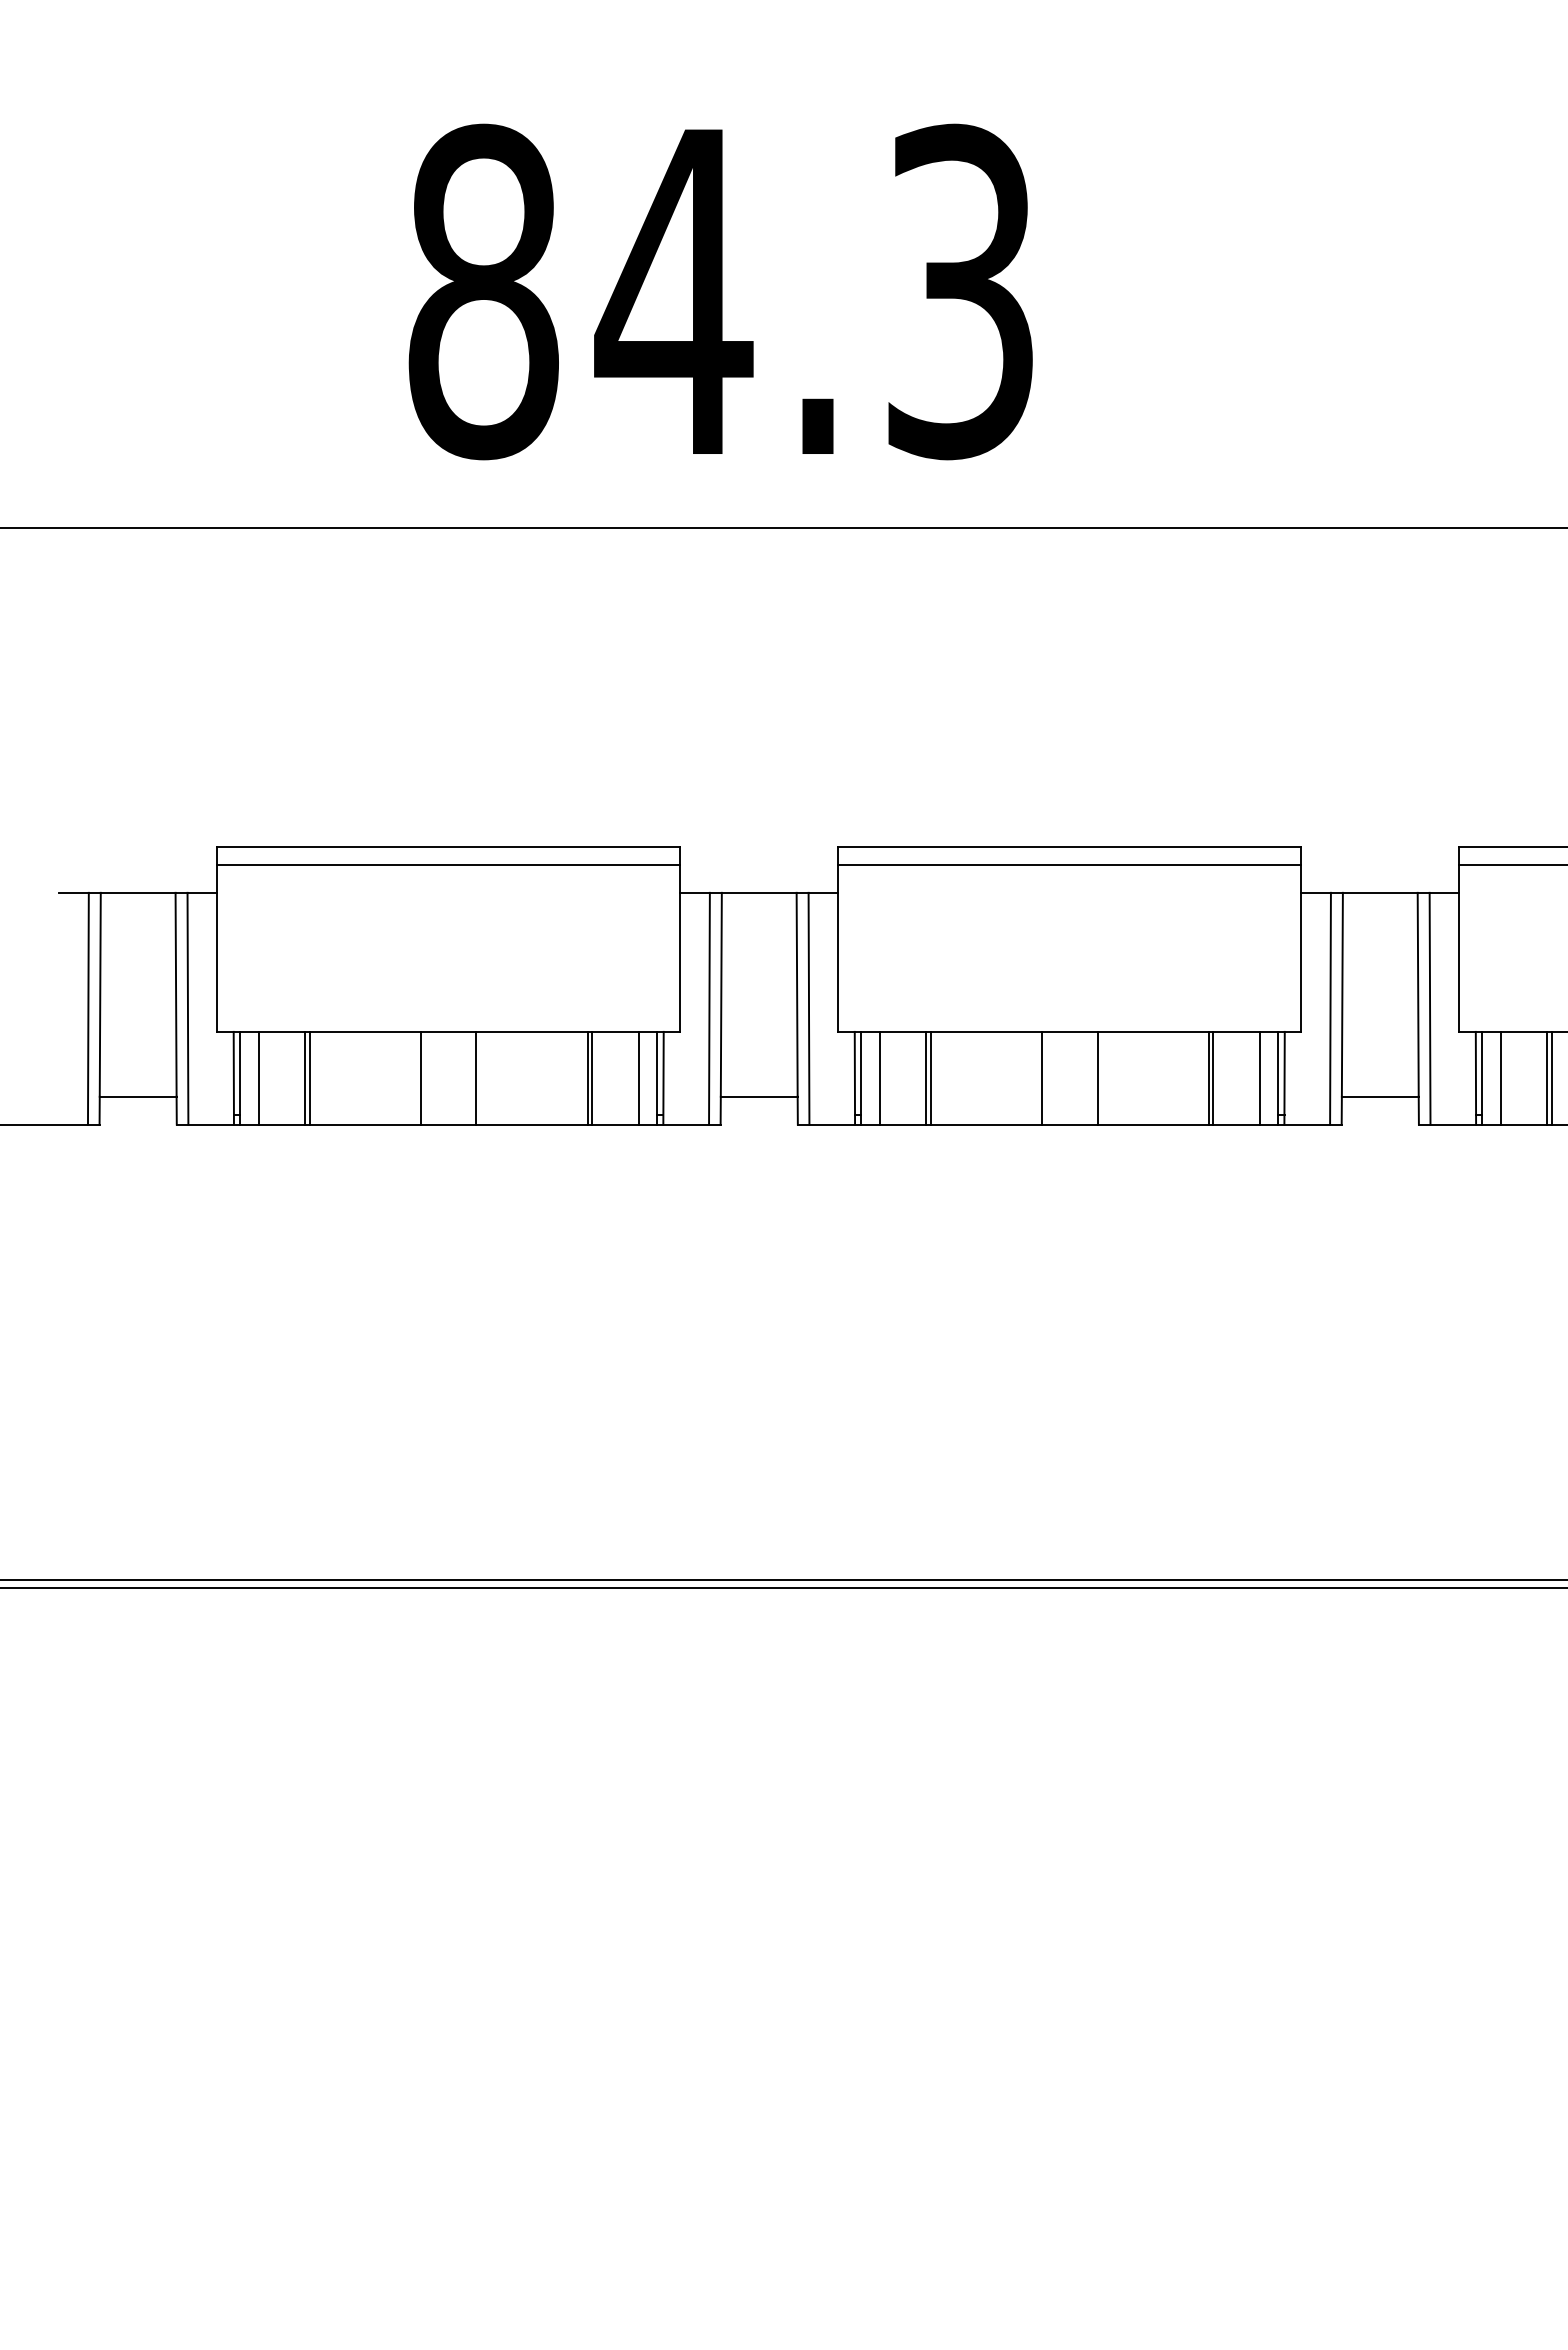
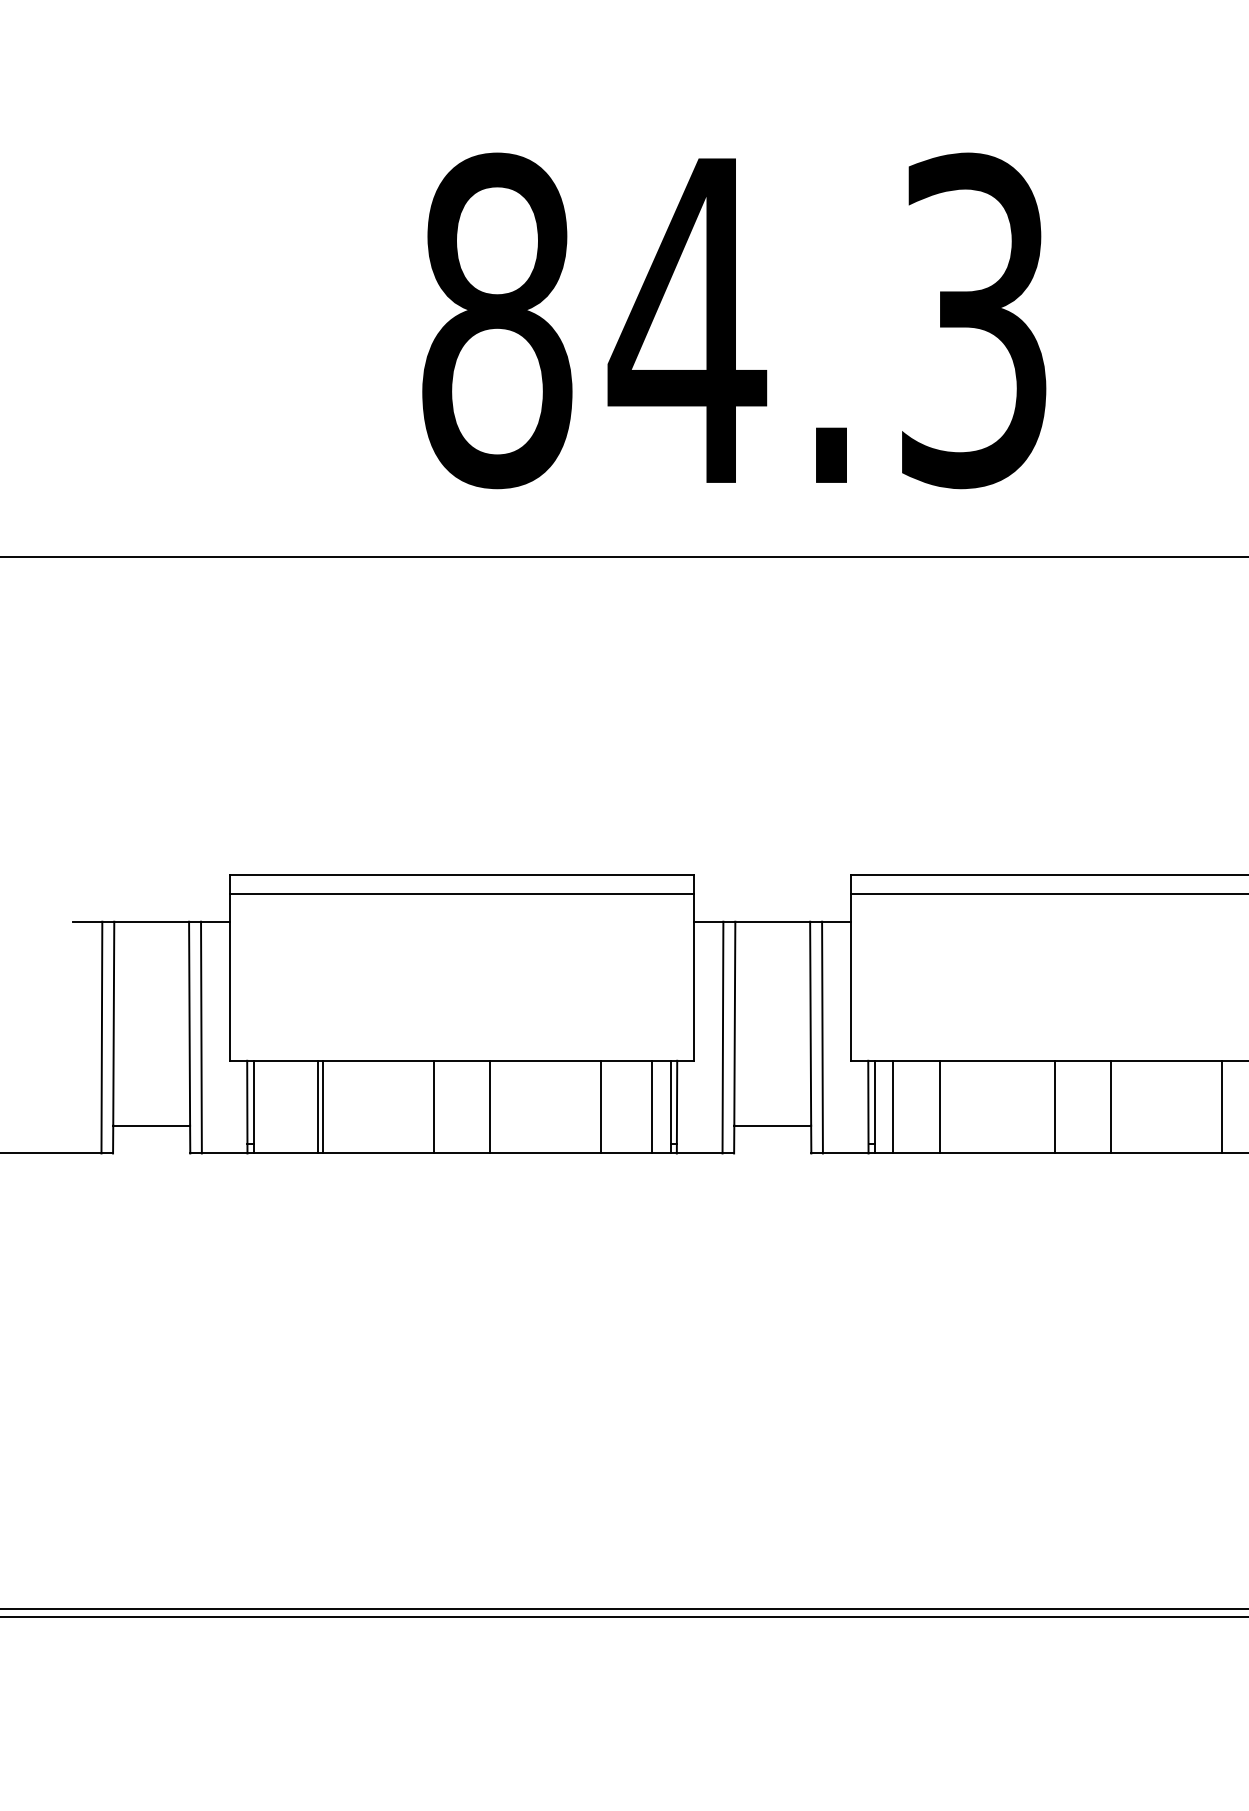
line: (258, 1077) -> (272, 1106), removed
line: (592, 1077) -> (606, 1106), removed
line: (930, 1077) -> (944, 1106), removed
line: (1213, 1077) -> (1227, 1106), removed

